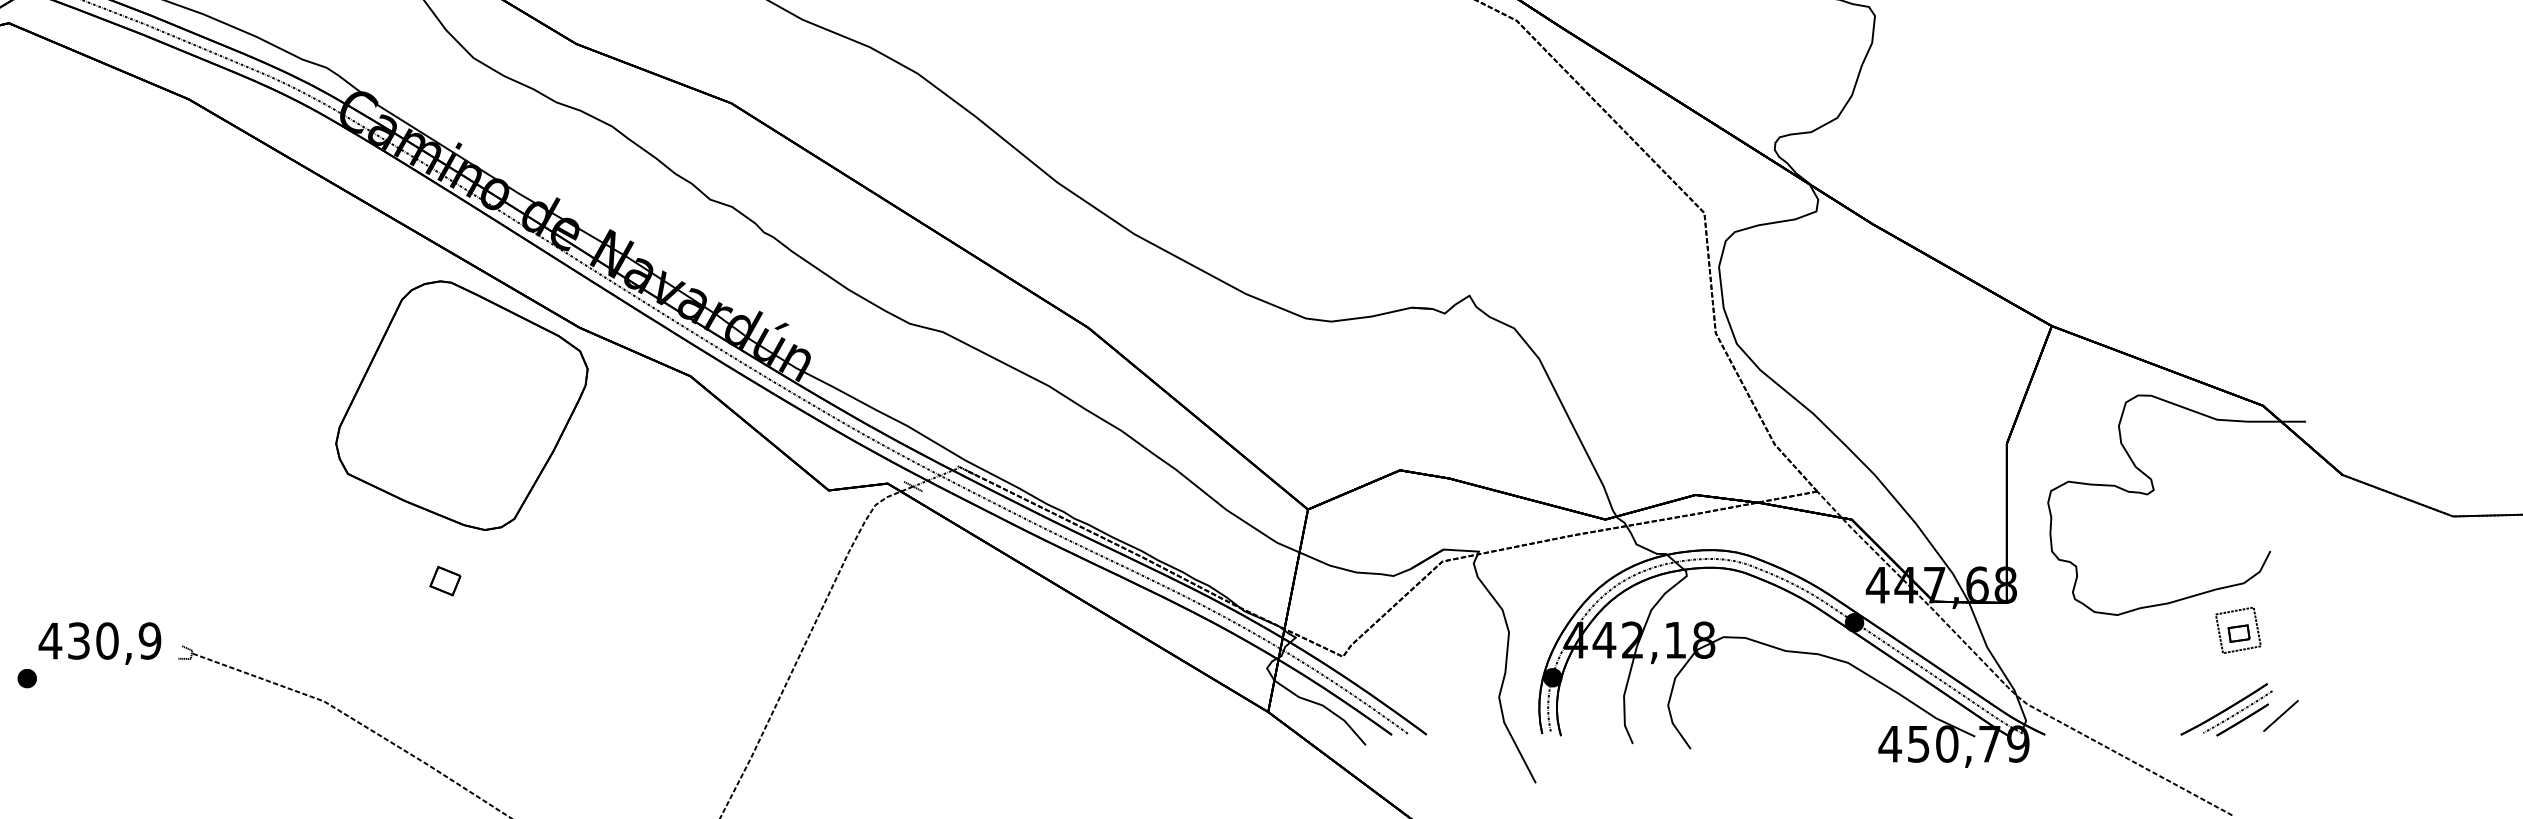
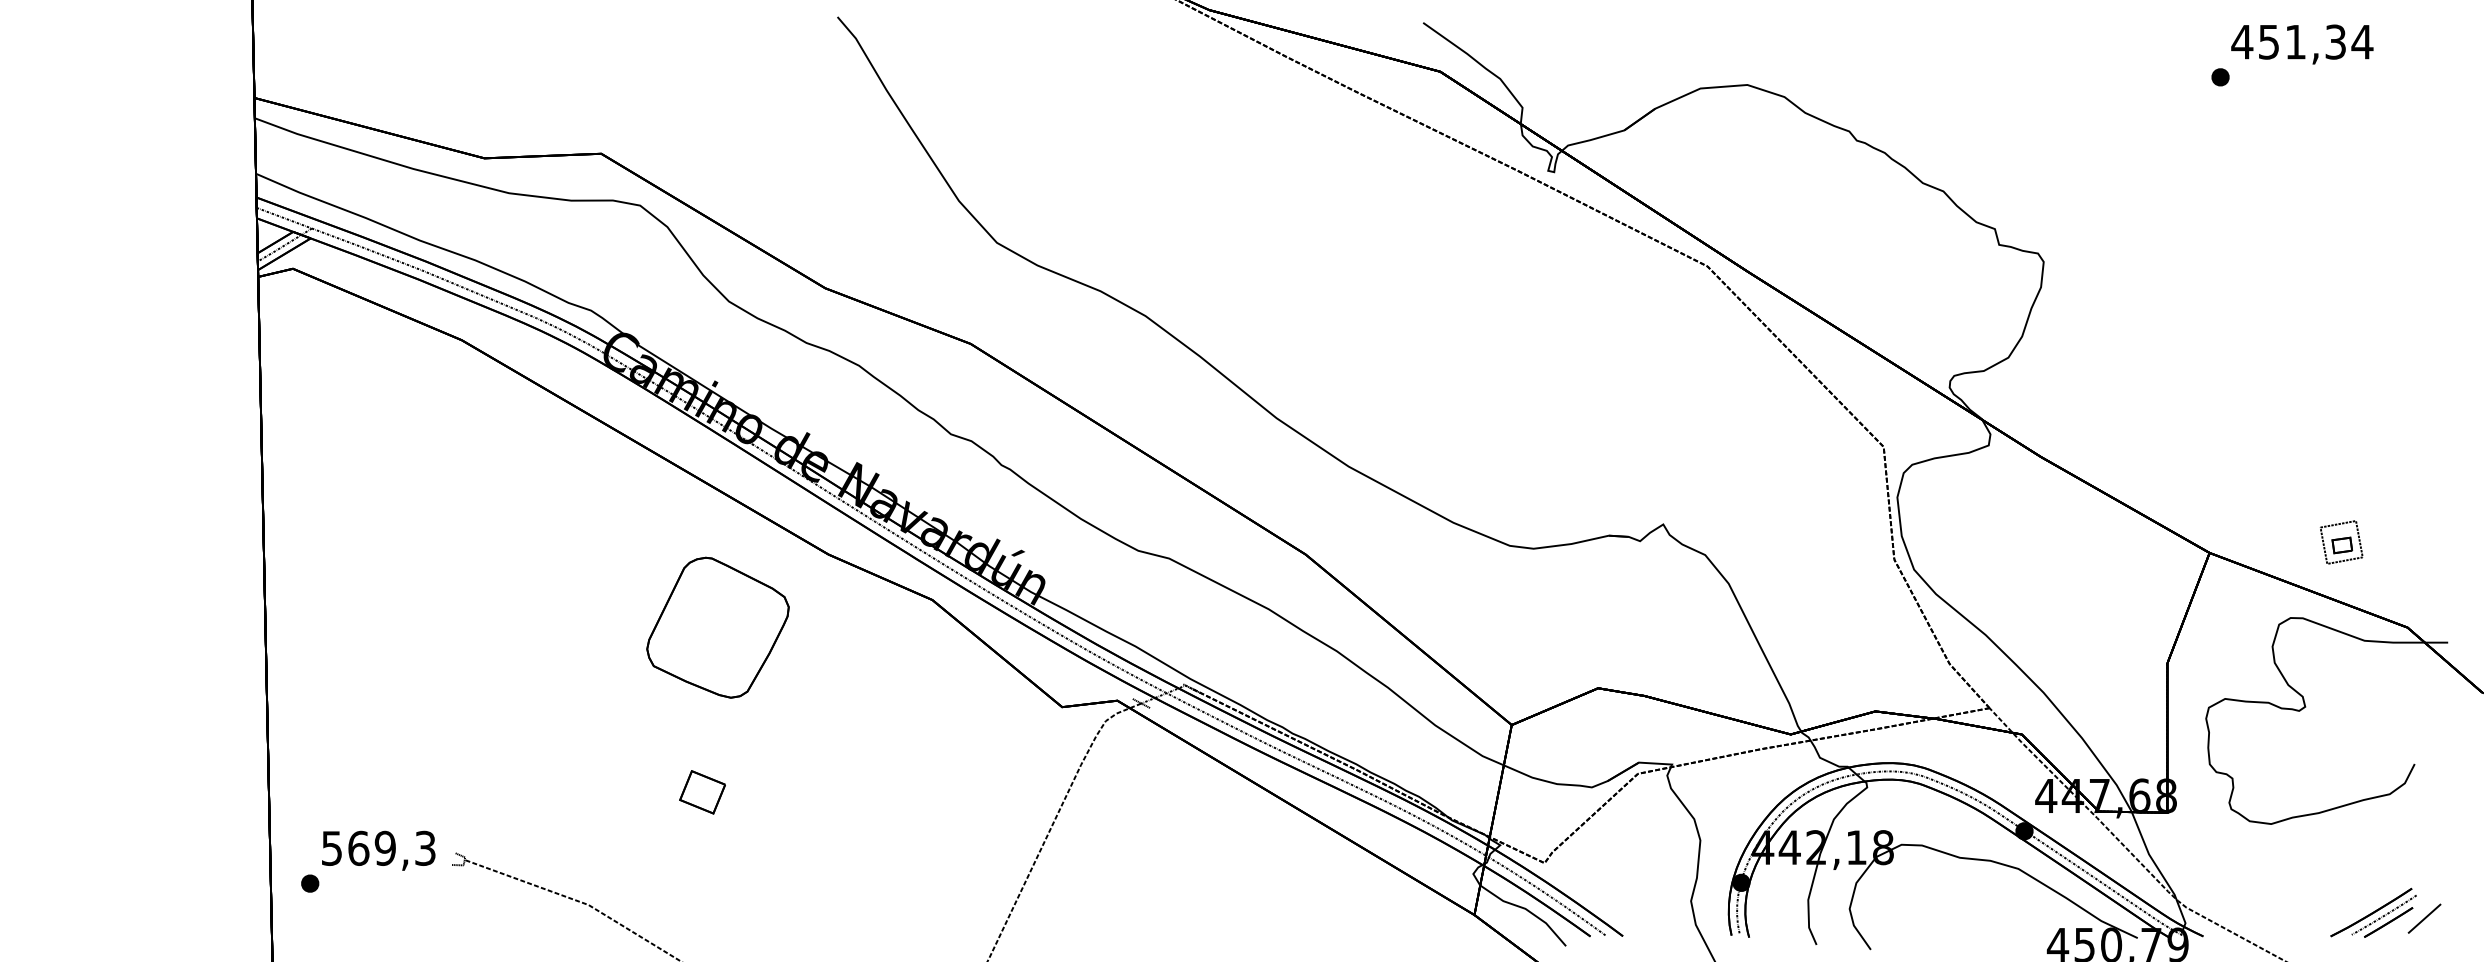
part: (461, 405) -> (717, 627), size x0.6
part: (445, 580) -> (702, 791), size x1.6
part: (2238, 630) -> (2341, 542), moved
text: (98, 640) -> (377, 847), 430,9 -> 569,3

